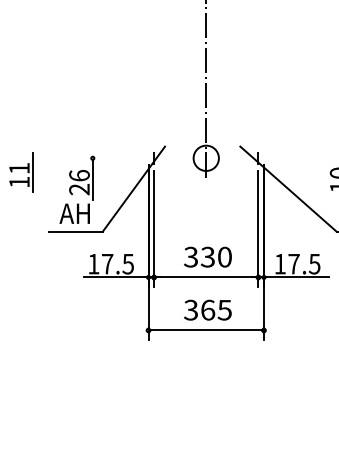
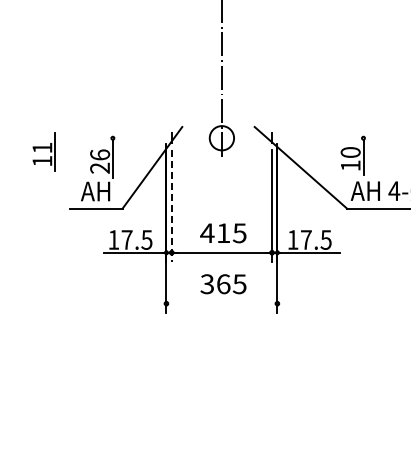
line: (153, 229) -> (171, 206), solid -> dashed
text: (207, 257) -> (223, 233), 330 -> 415
line: (205, 330) -> (221, 303), removed

